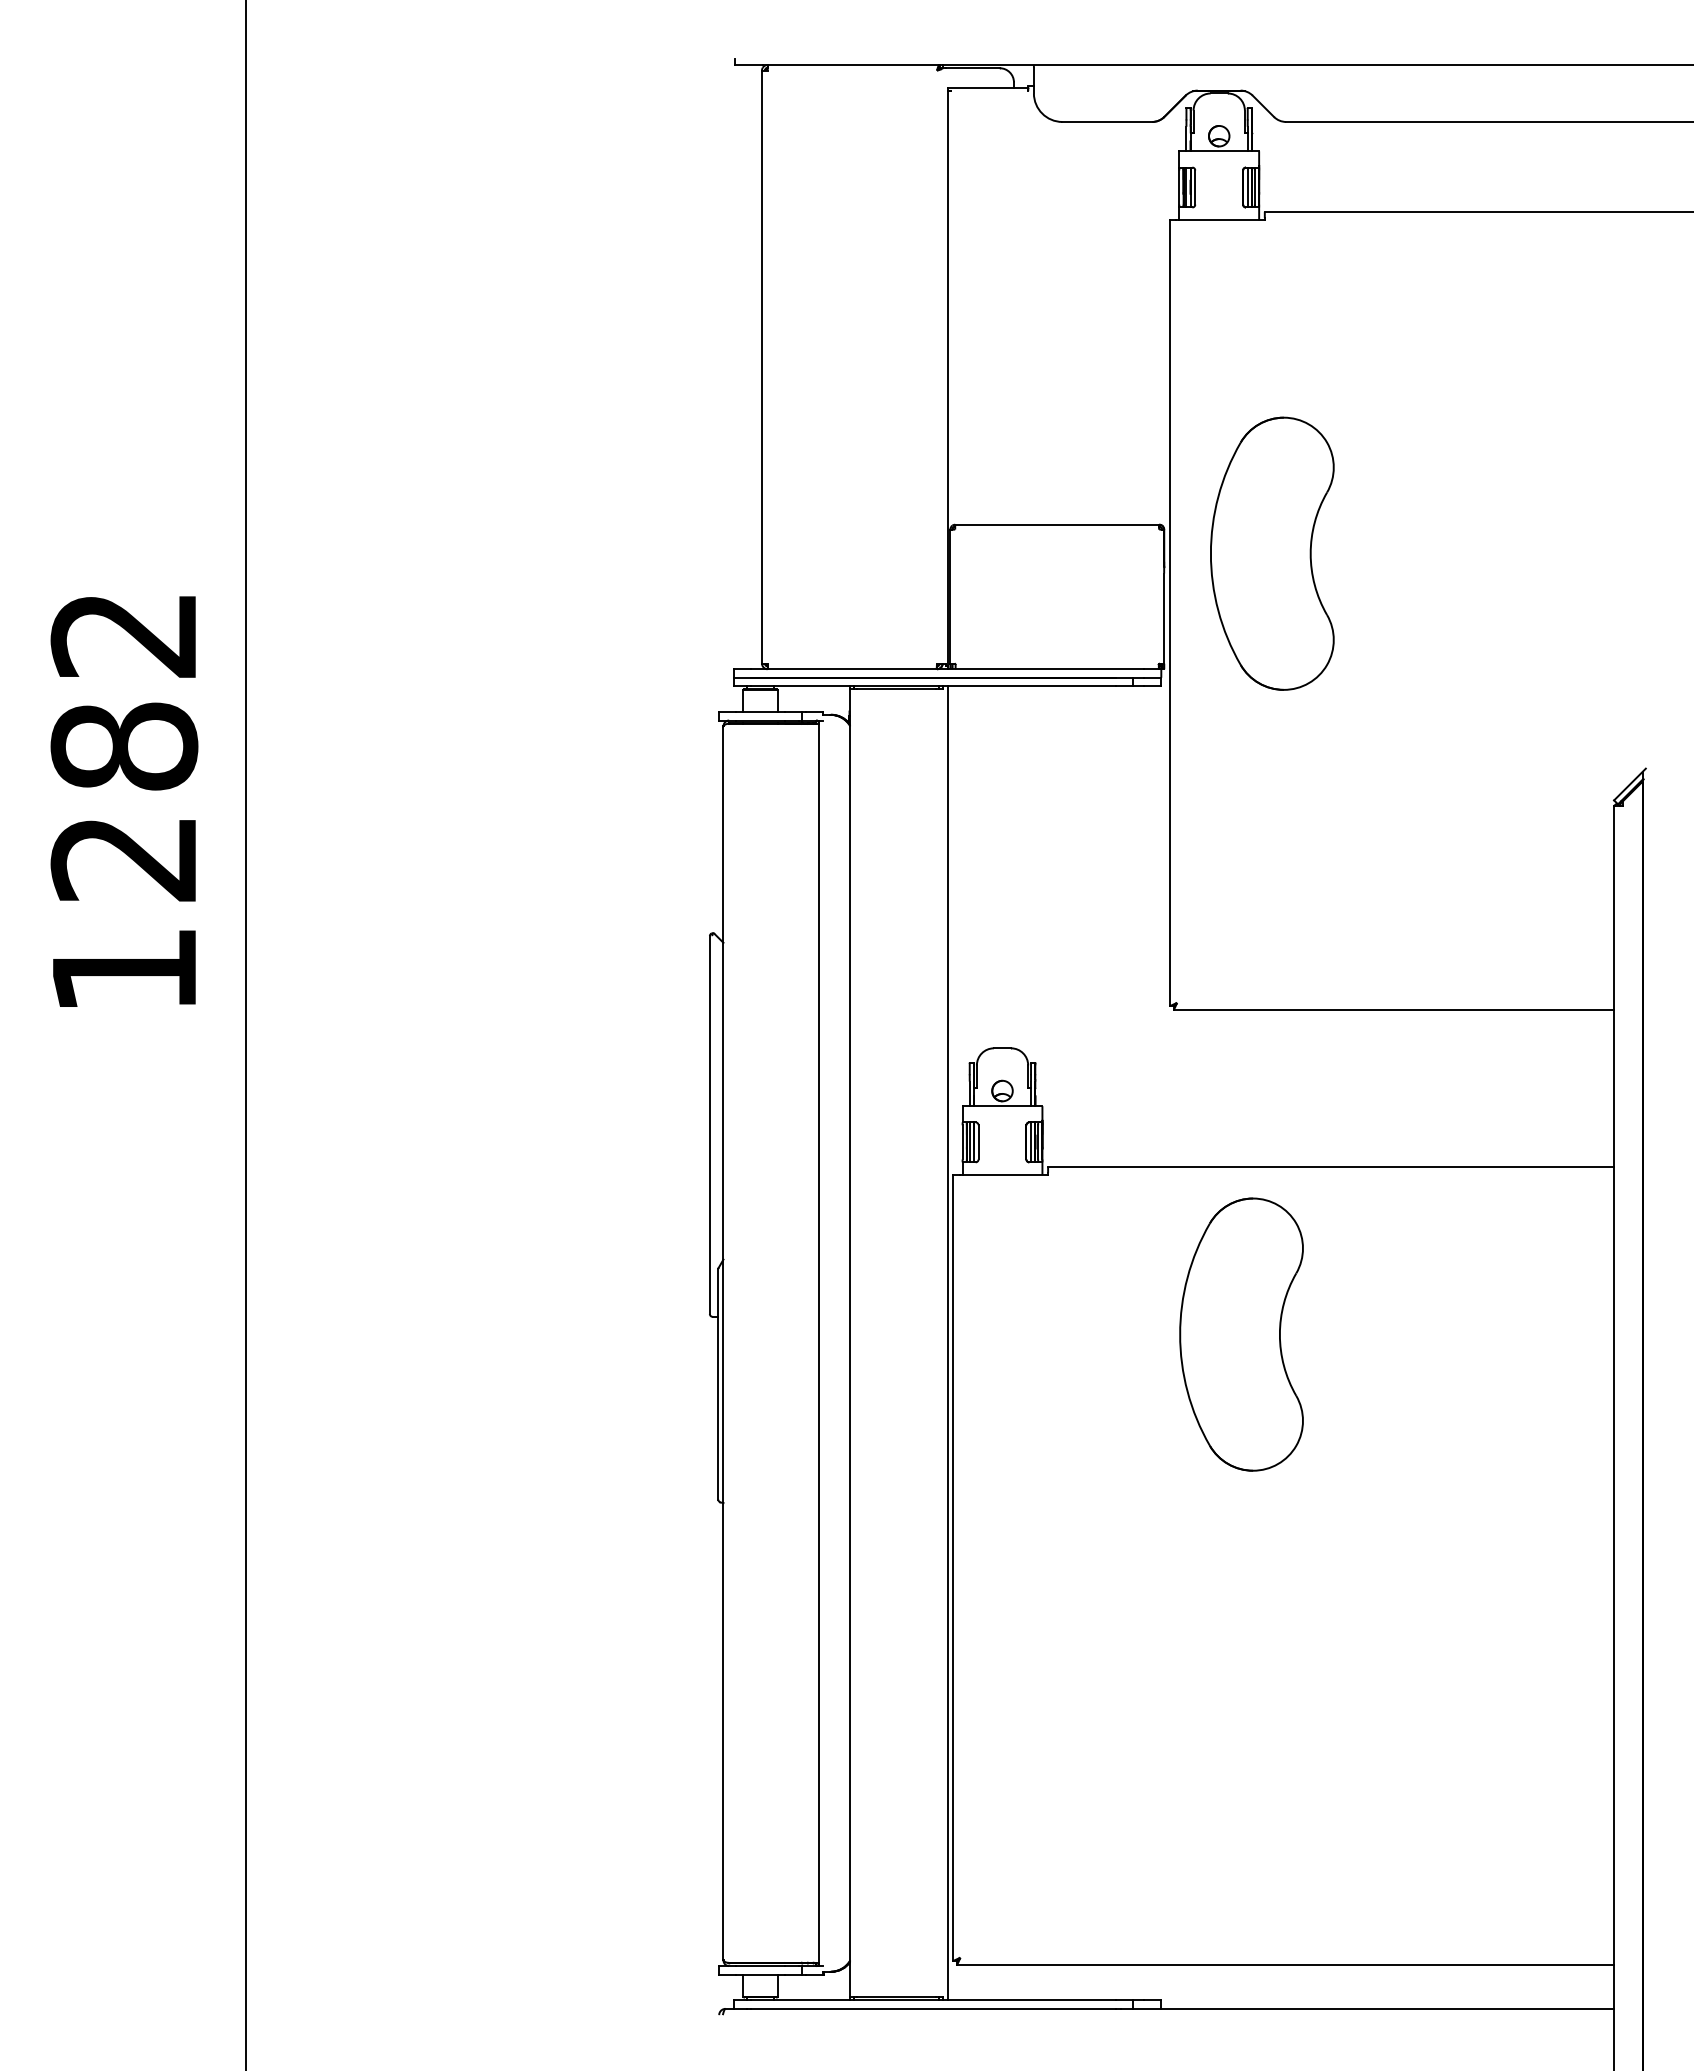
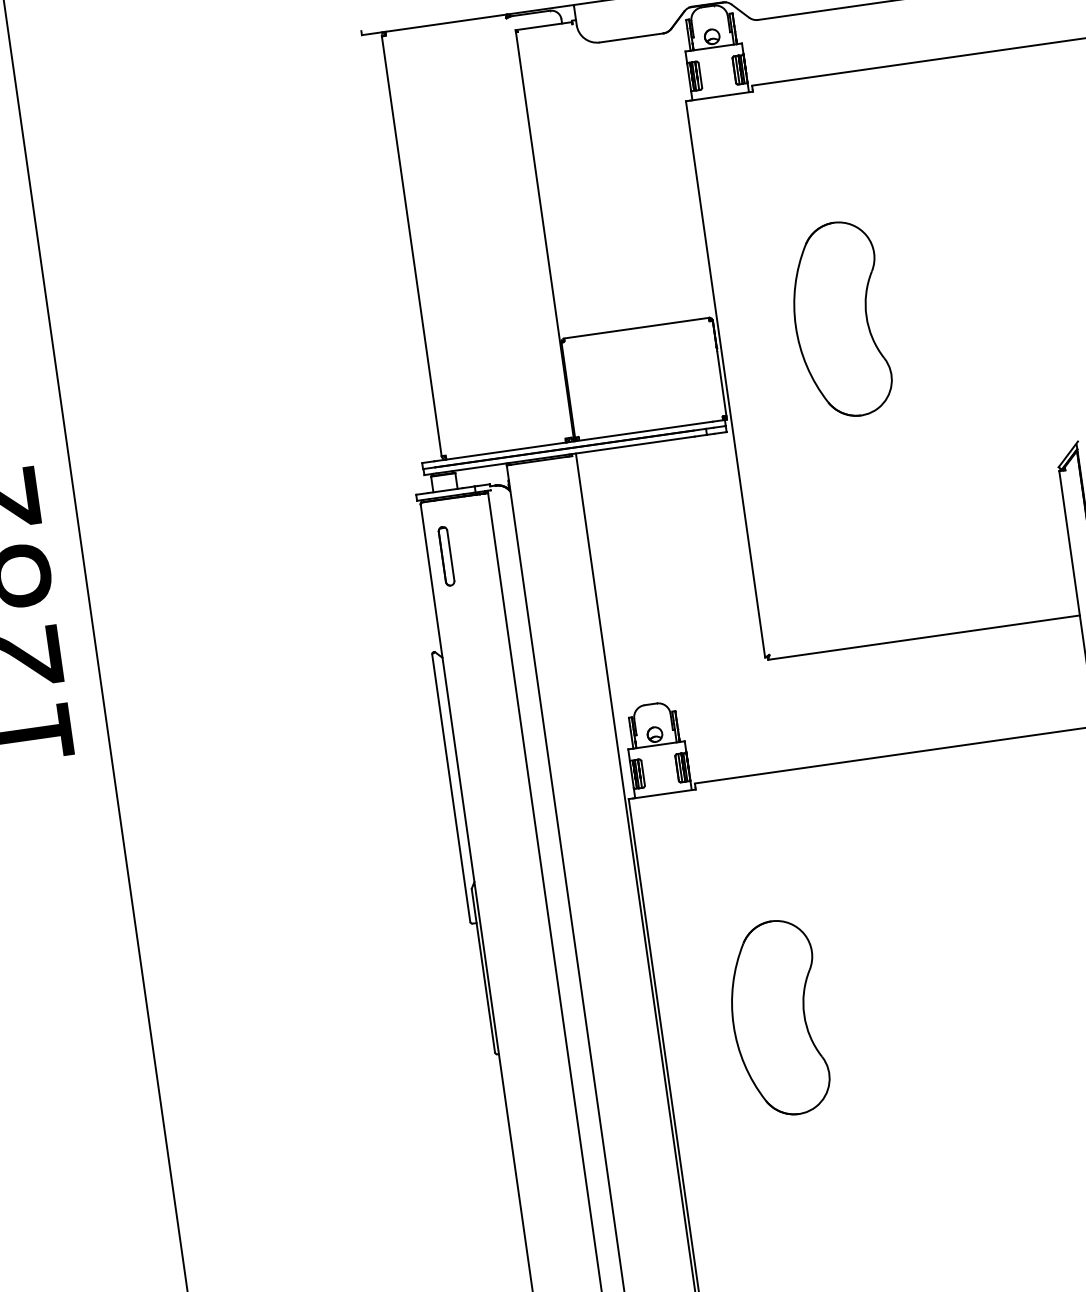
part: (1272, 553) -> (839, 320), moved
part: (748, 803) -> (446, 556), added
part: (1241, 1334) -> (777, 1018), moved

